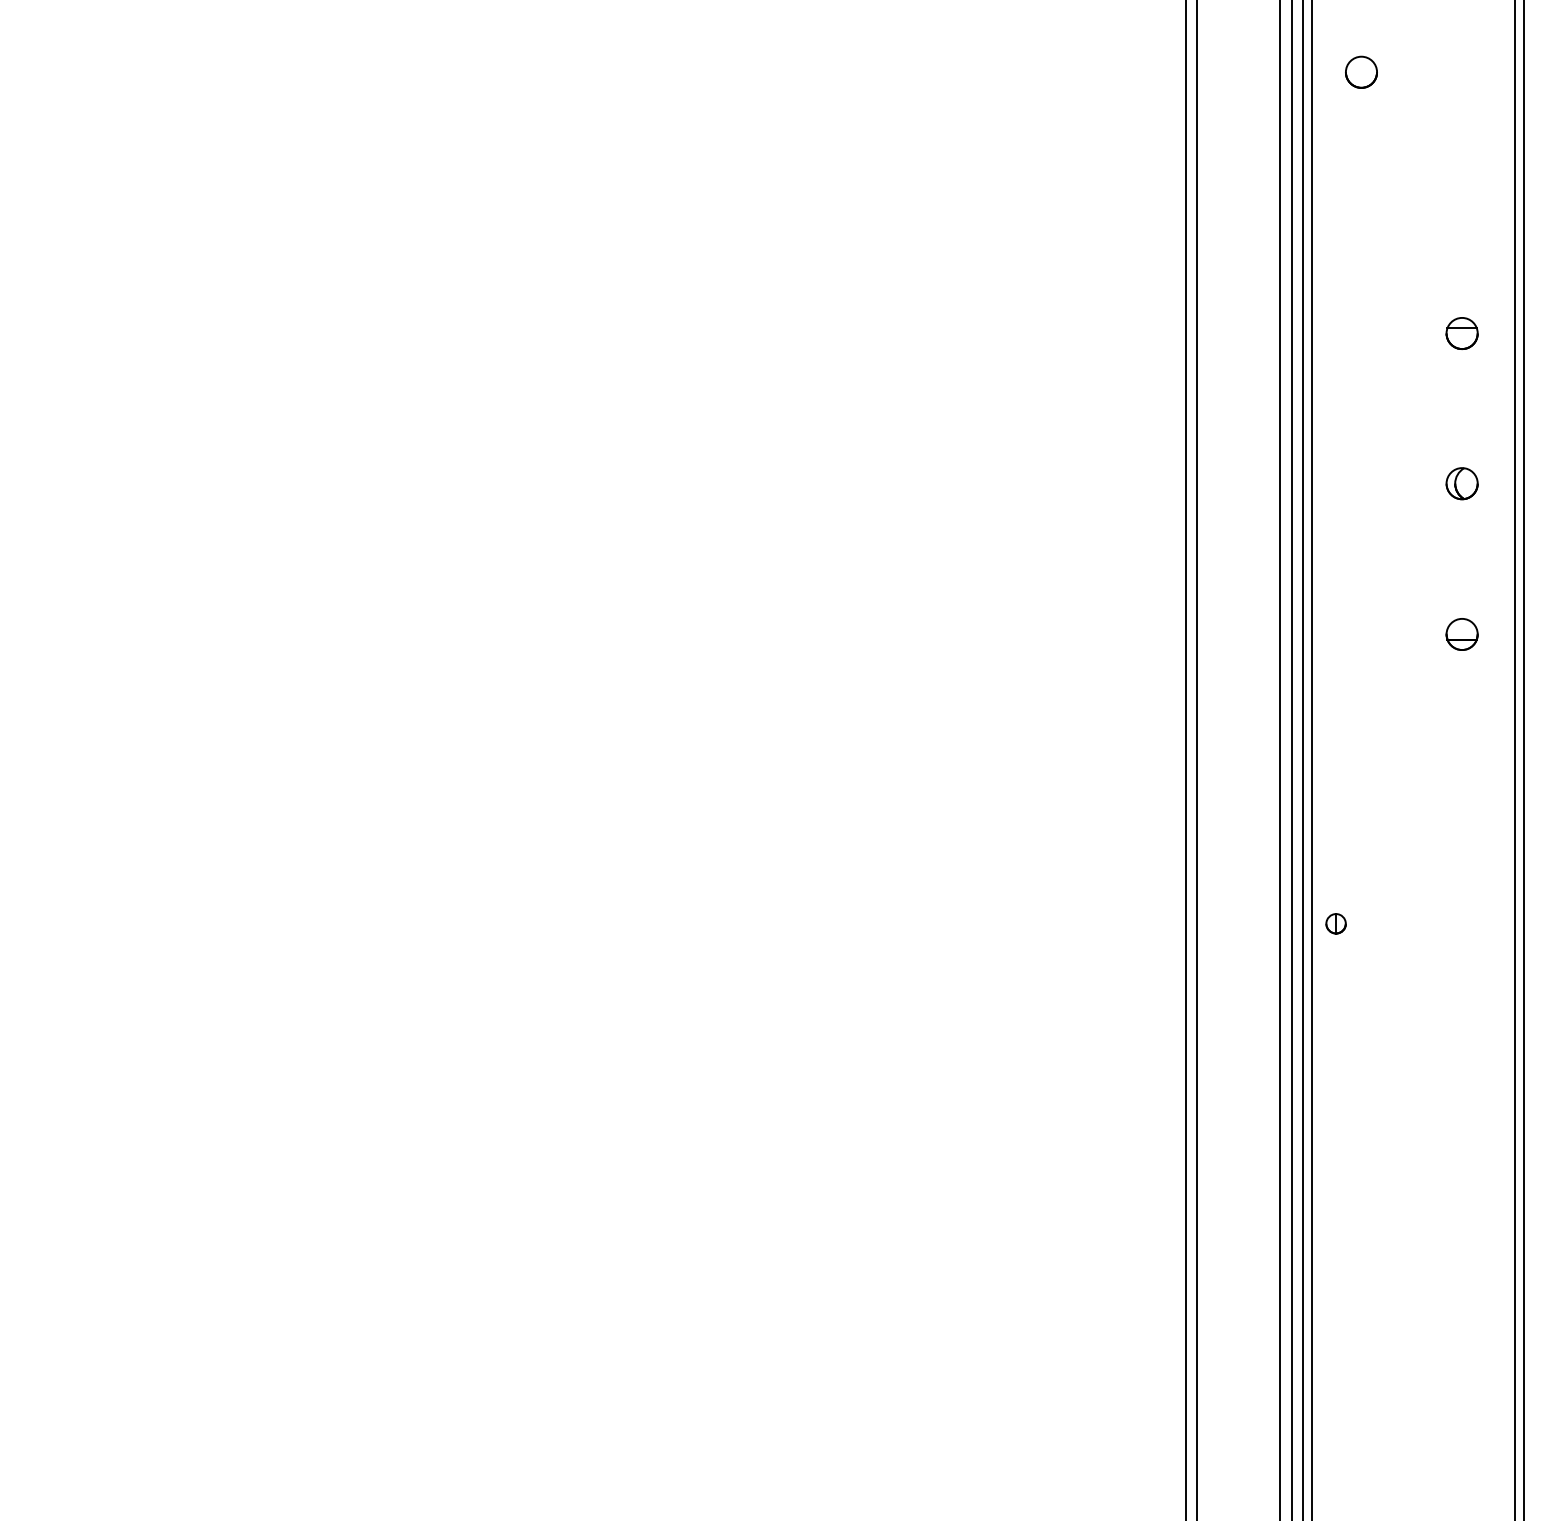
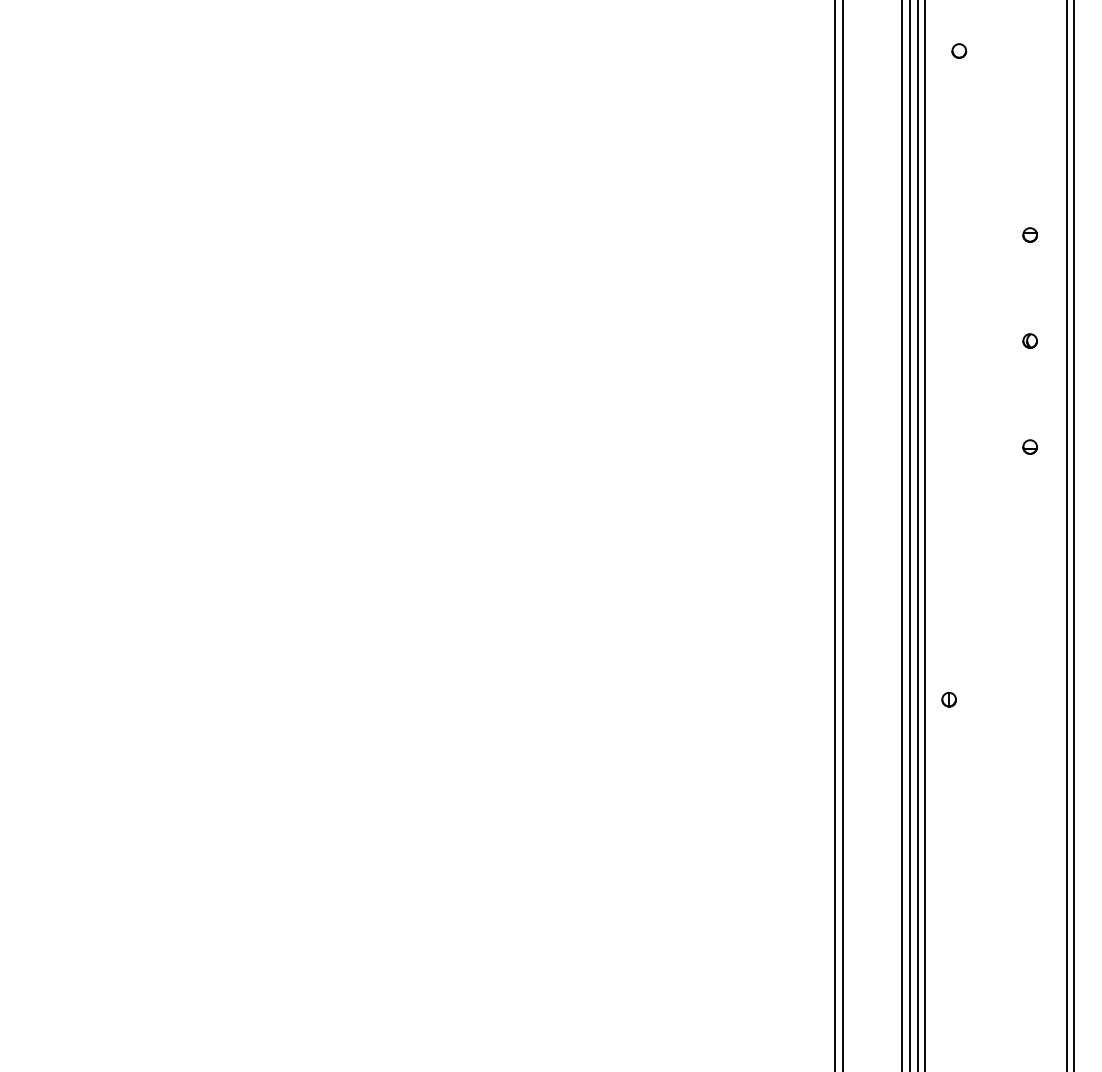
part: (1361, 71) -> (959, 50), size x0.62
part: (1461, 332) -> (1029, 234), size x0.62
part: (1461, 483) -> (1029, 340), size x0.62
part: (1461, 633) -> (1029, 446), size x0.62
part: (1335, 923) -> (948, 699), moved

